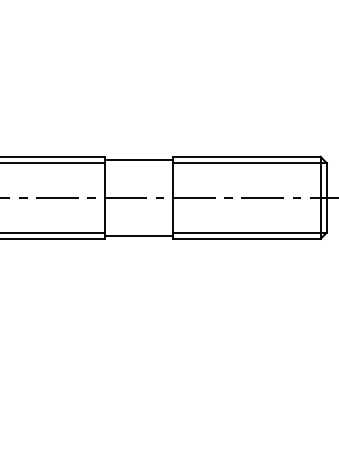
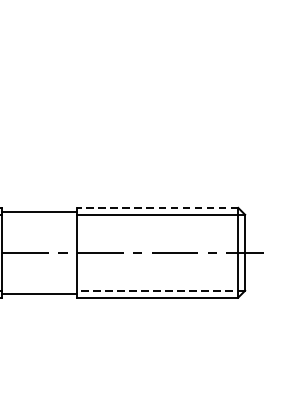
line: (246, 156) -> (157, 207), solid -> dashed
line: (249, 232) -> (160, 290), solid -> dashed

